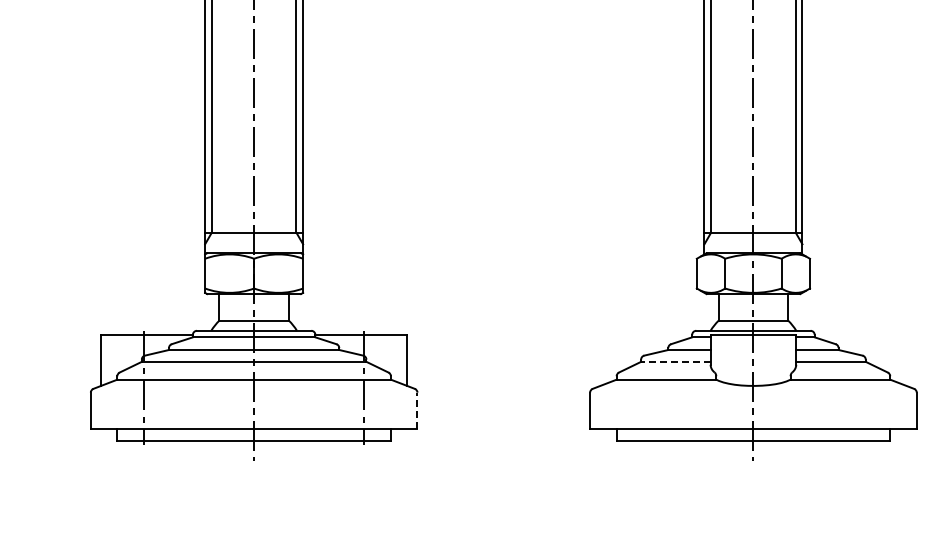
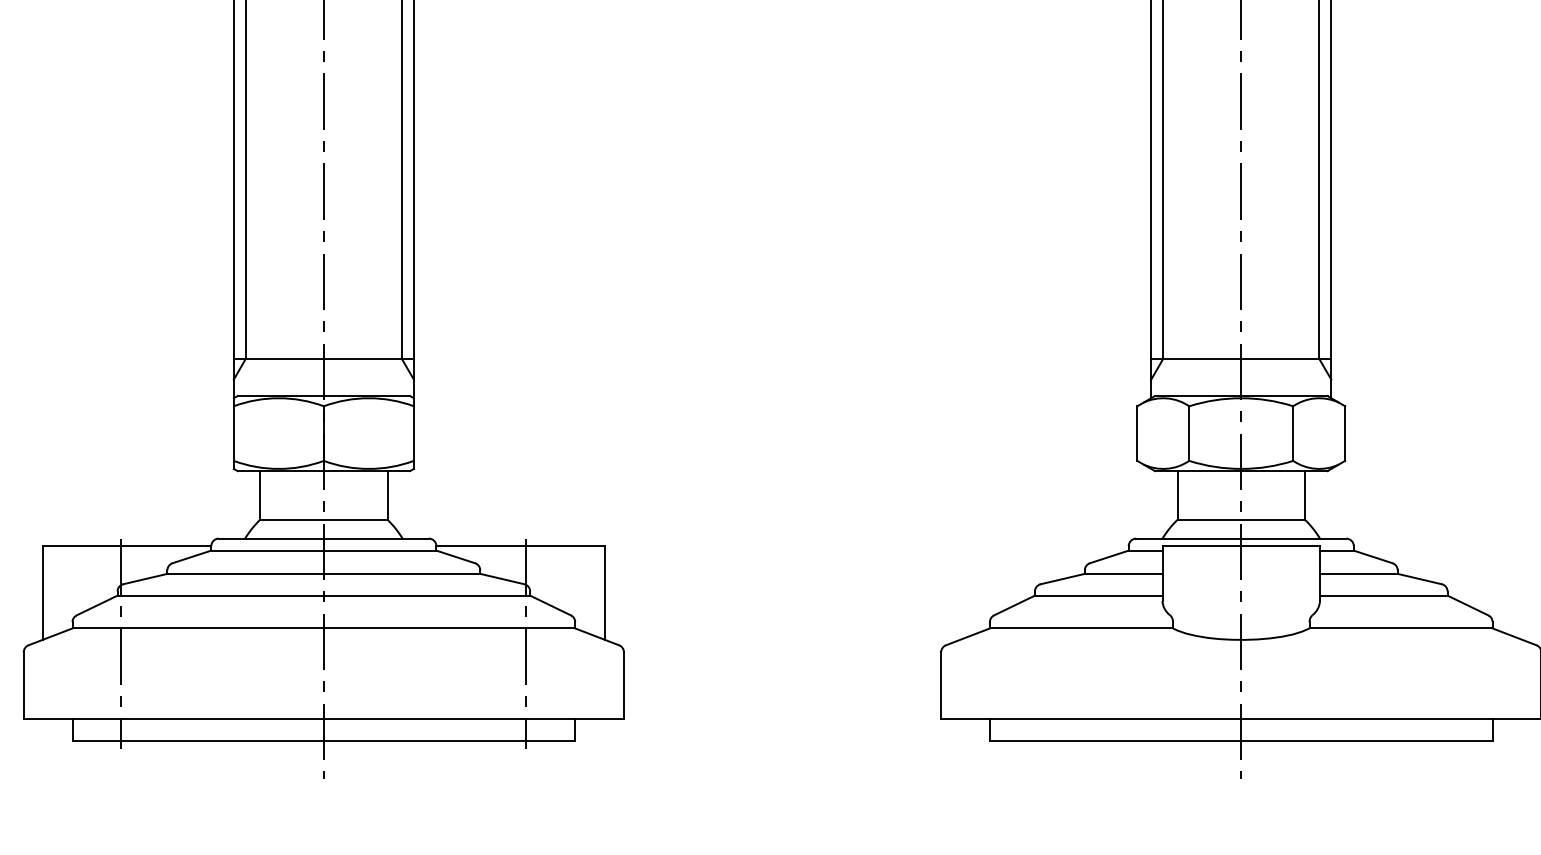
line: (675, 361) -> (1098, 595), dashed -> solid
line: (417, 410) -> (624, 685), dashed -> solid

